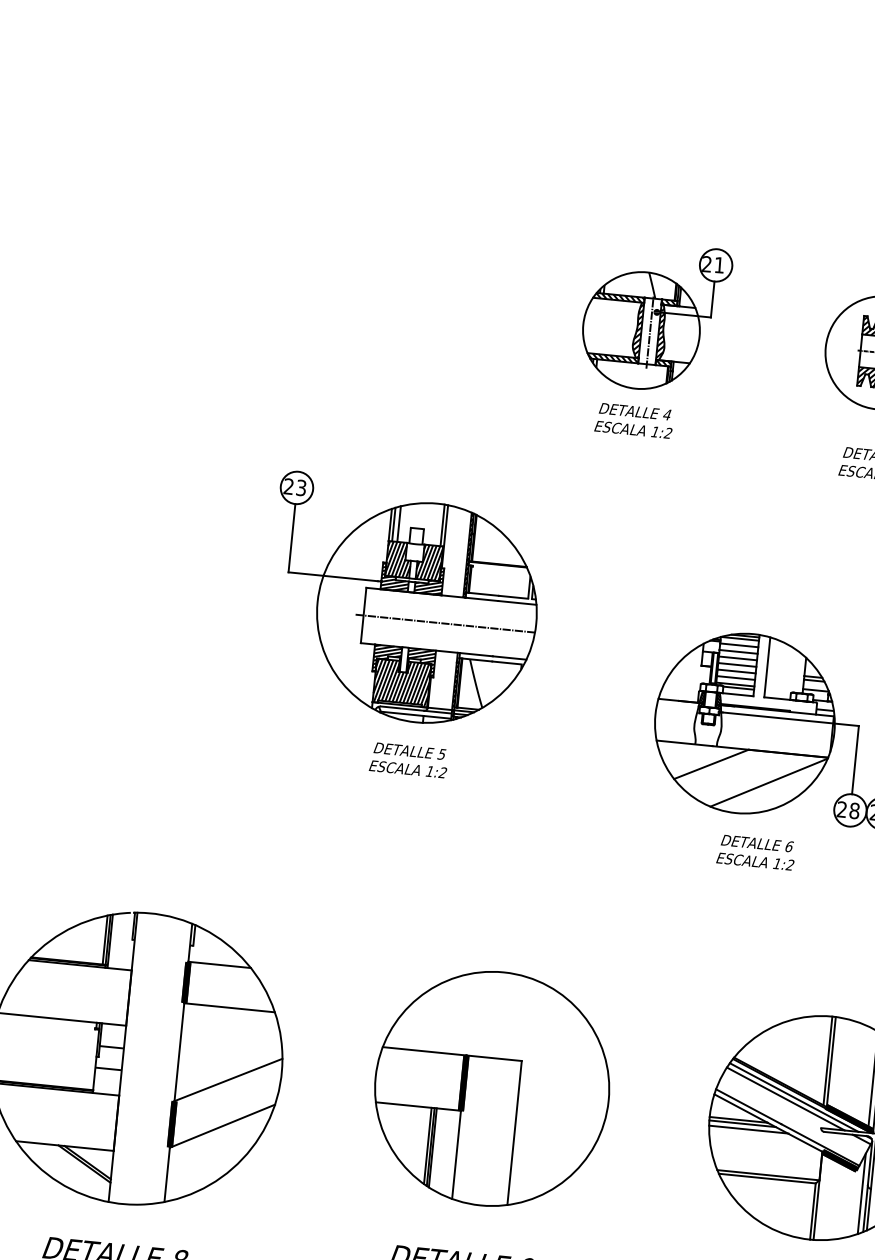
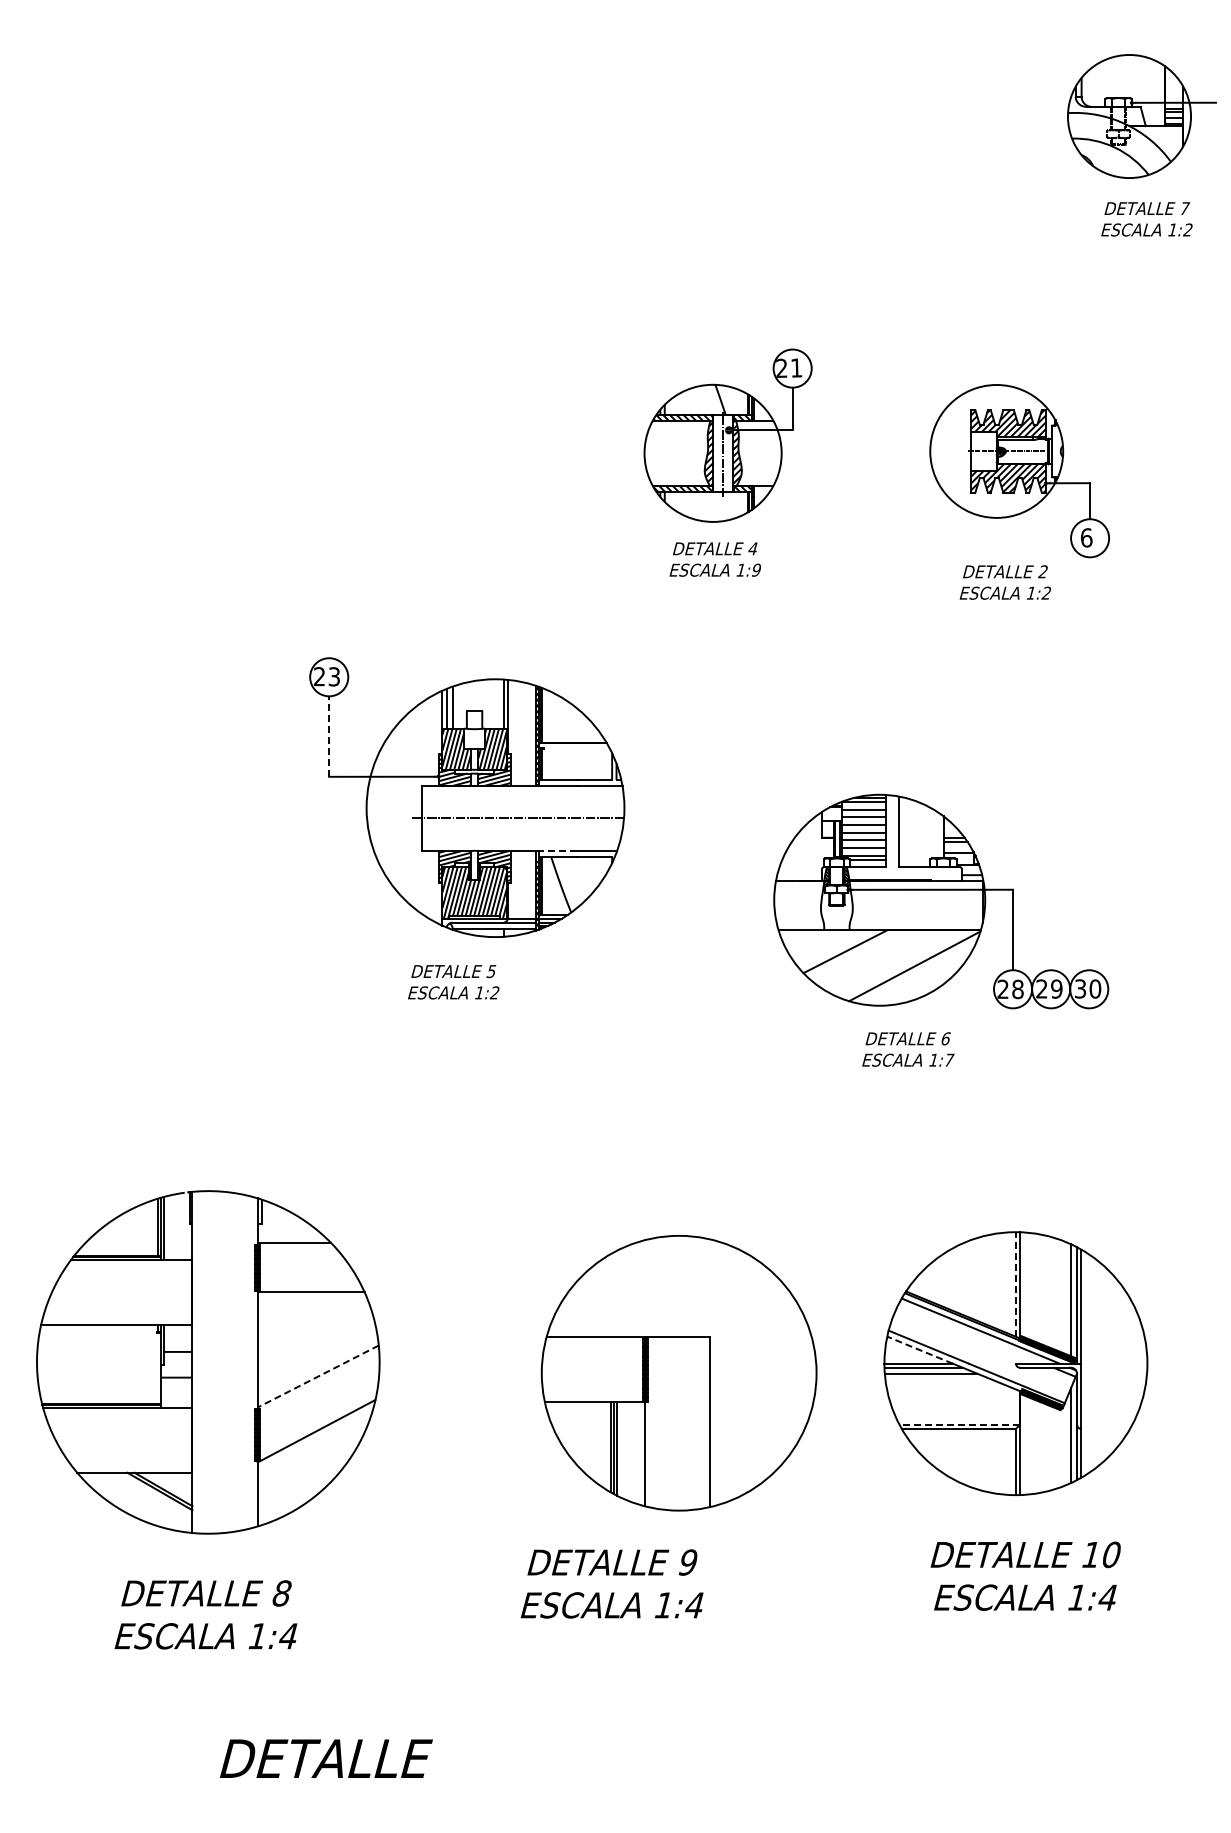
text: (667, 432) -> (755, 569), 1:2 -> 1:9
line: (292, 538) -> (329, 736), solid -> dashed
line: (475, 655) -> (557, 851), solid -> dashed
text: (408, 760) -> (453, 982), moved
text: (790, 864) -> (949, 1059), 1:2 -> 1:7
line: (827, 1060) -> (1015, 1283), solid -> dashed
line: (227, 1079) -> (317, 1376), solid -> dashed
part: (491, 1089) -> (678, 1373), moved
line: (785, 1098) -> (970, 1333), removed
line: (740, 1107) -> (919, 1349), solid -> dashed
line: (768, 1174) -> (959, 1424), solid -> dashed

